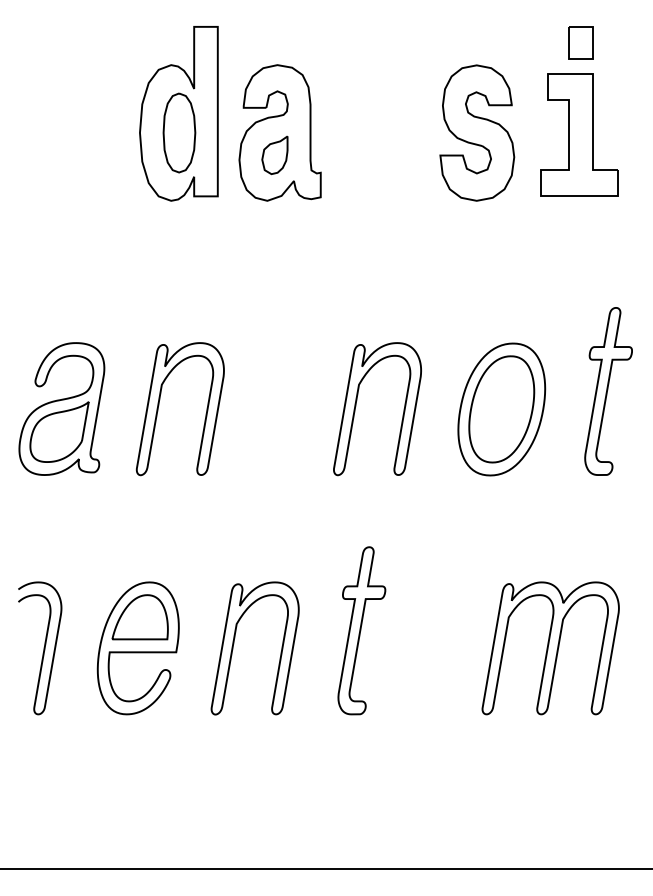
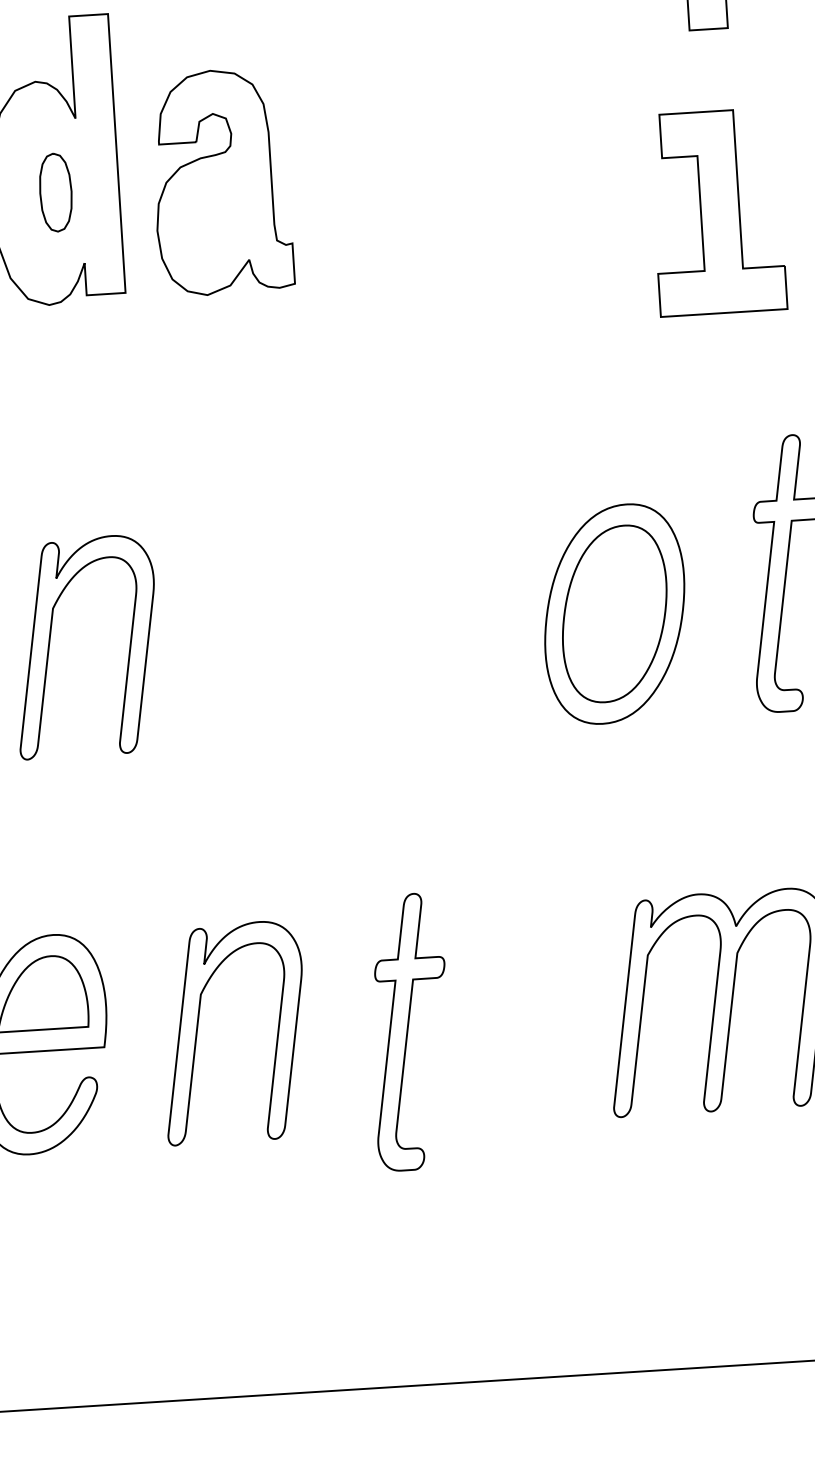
part: (179, 132) -> (55, 191), size x0.6
part: (477, 132) -> (546, 160), removed
part: (579, 134) -> (717, 211), moved
part: (274, 154) -> (214, 218), removed
part: (356, 406) -> (375, 624), removed
part: (361, 630) -> (409, 1031), moved

